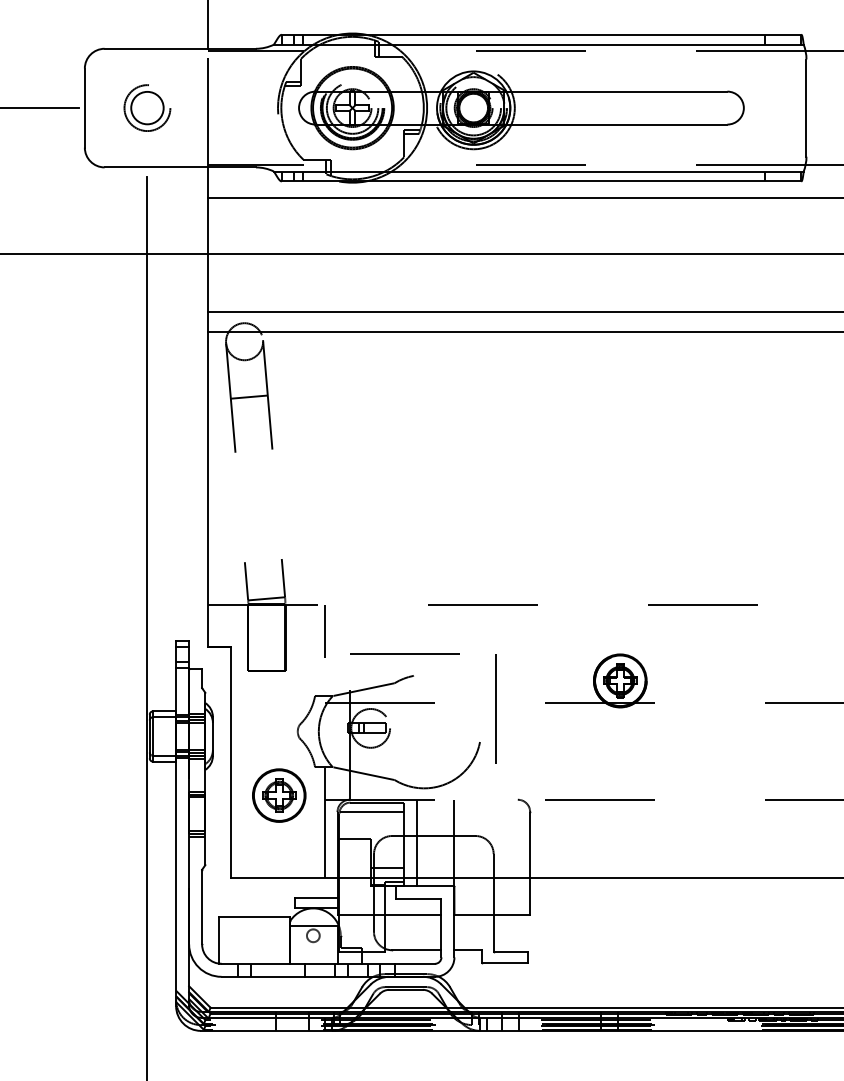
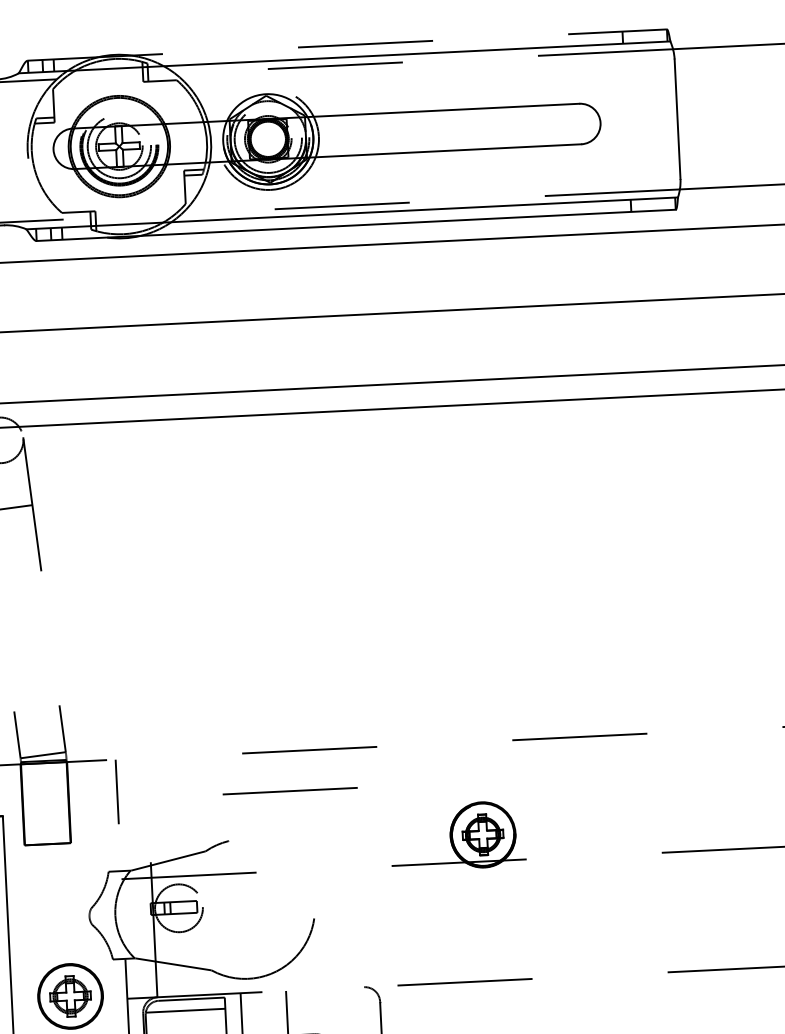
line: (541, 34) -> (347, 44), solid -> dashed
line: (404, 653) -> (290, 790), moved
line: (495, 708) -> (331, 876), removed

